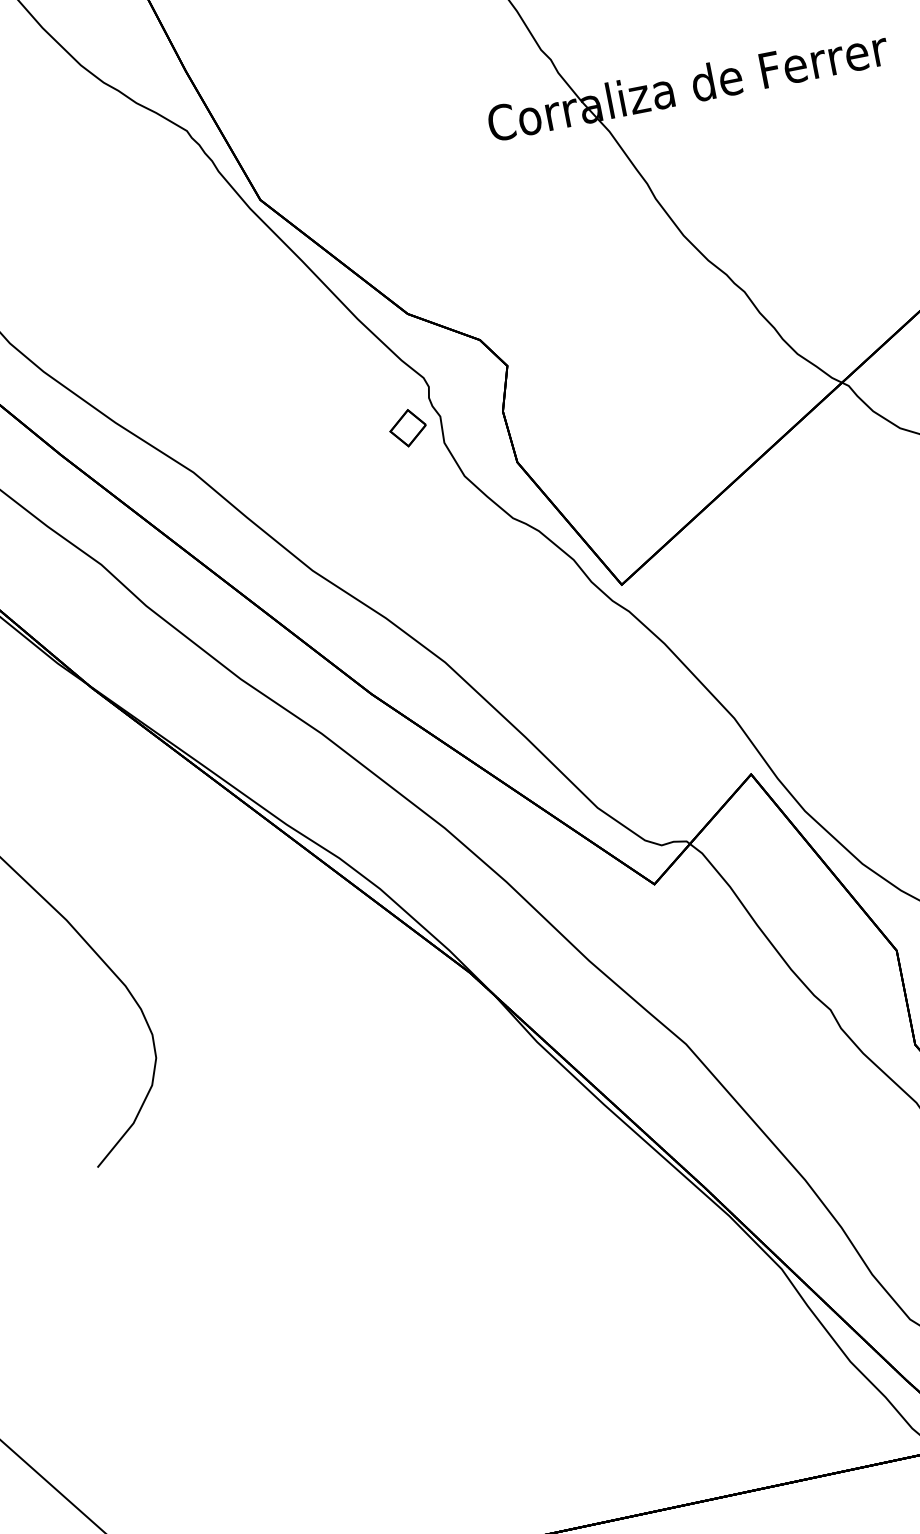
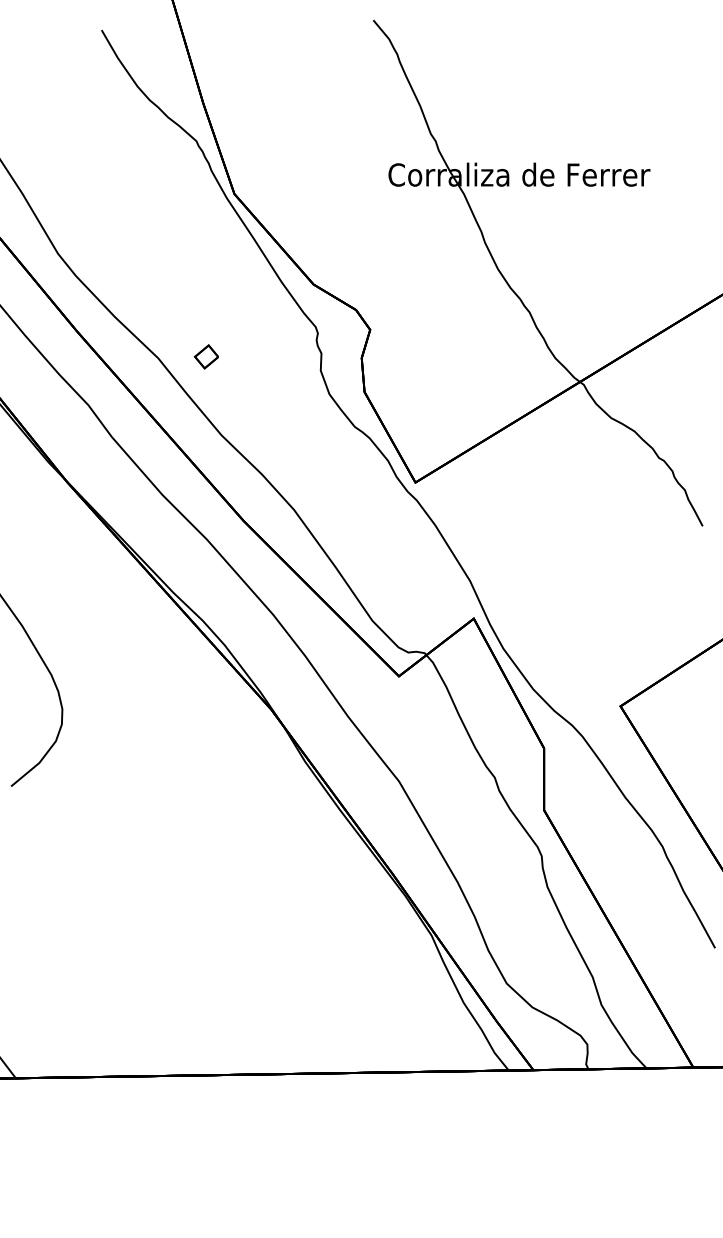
part: (406, 427) -> (205, 356), moved

